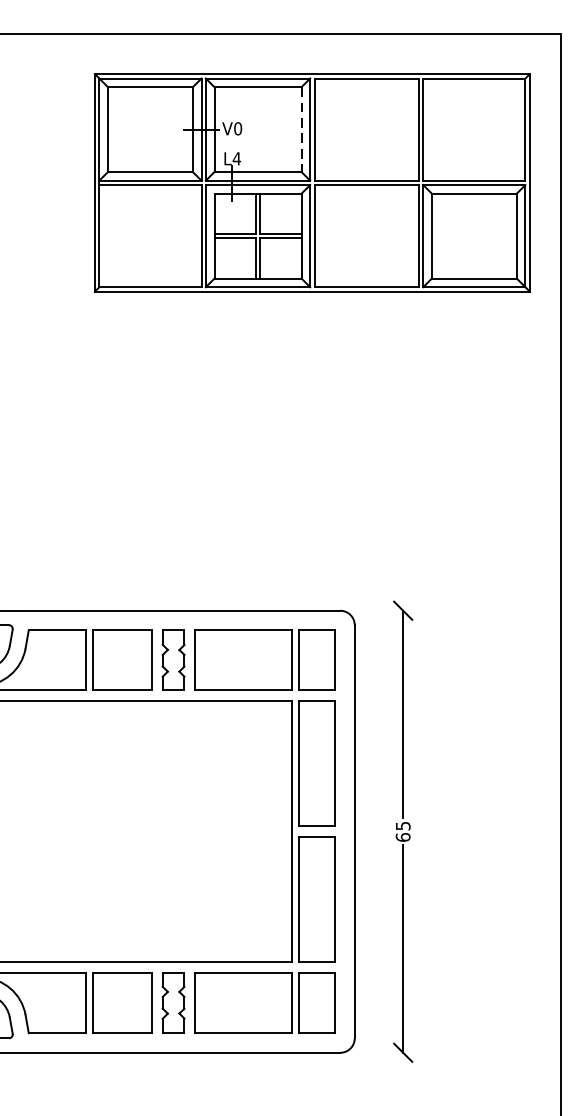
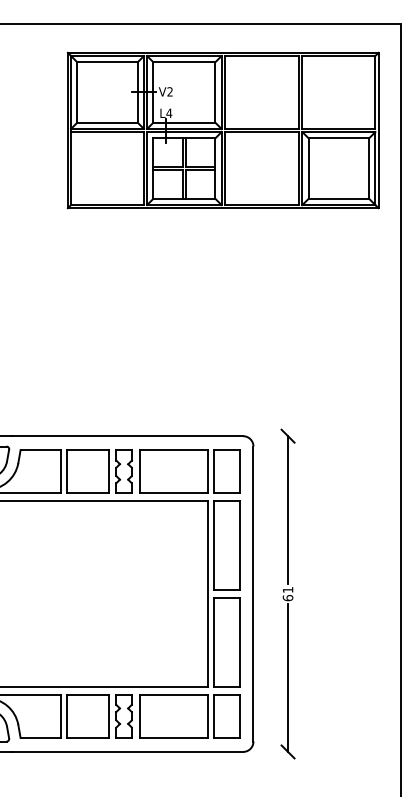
text: (237, 128) -> (169, 91), V0 -> V2
line: (301, 129) -> (215, 92), dashed -> solid
text: (402, 825) -> (287, 589), 65 -> 61

